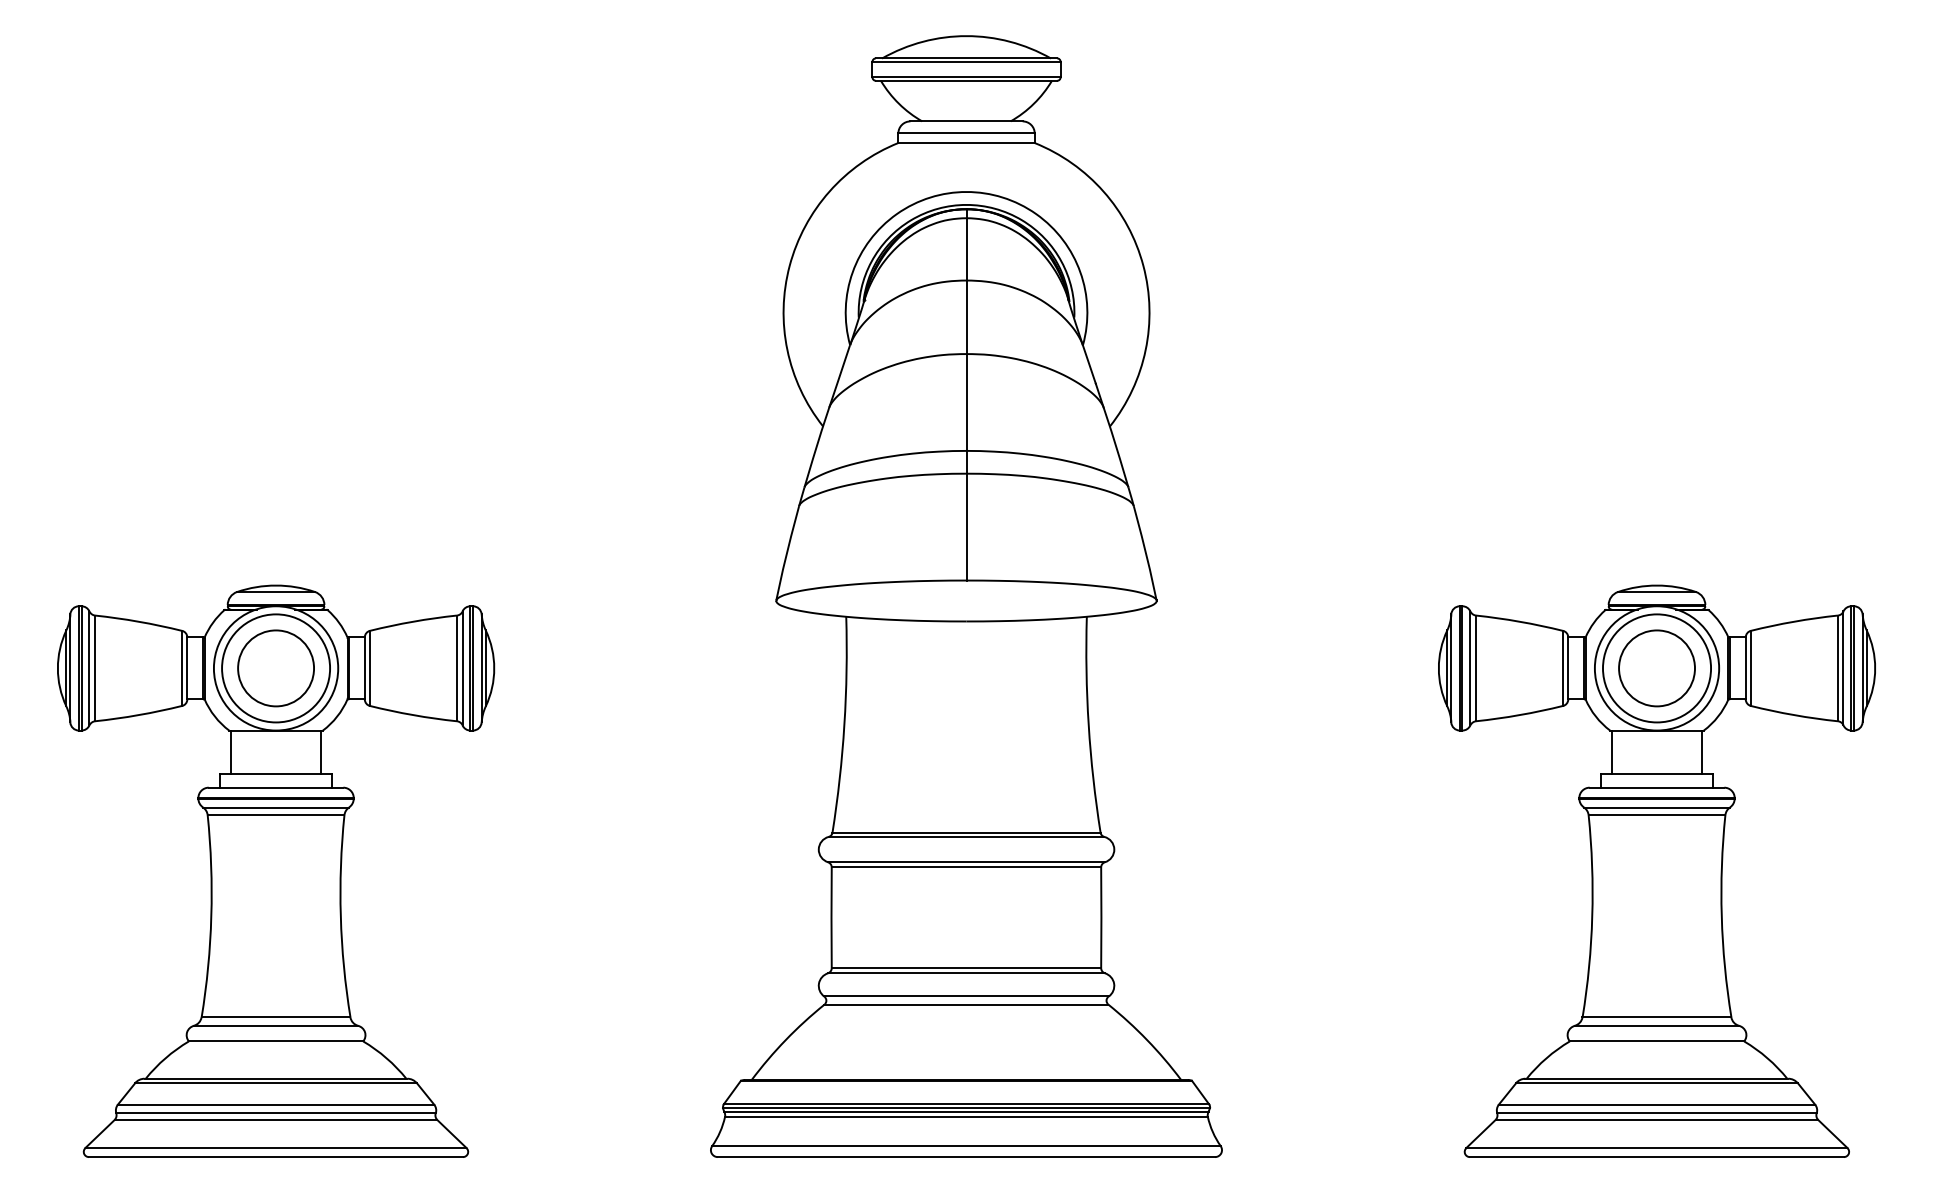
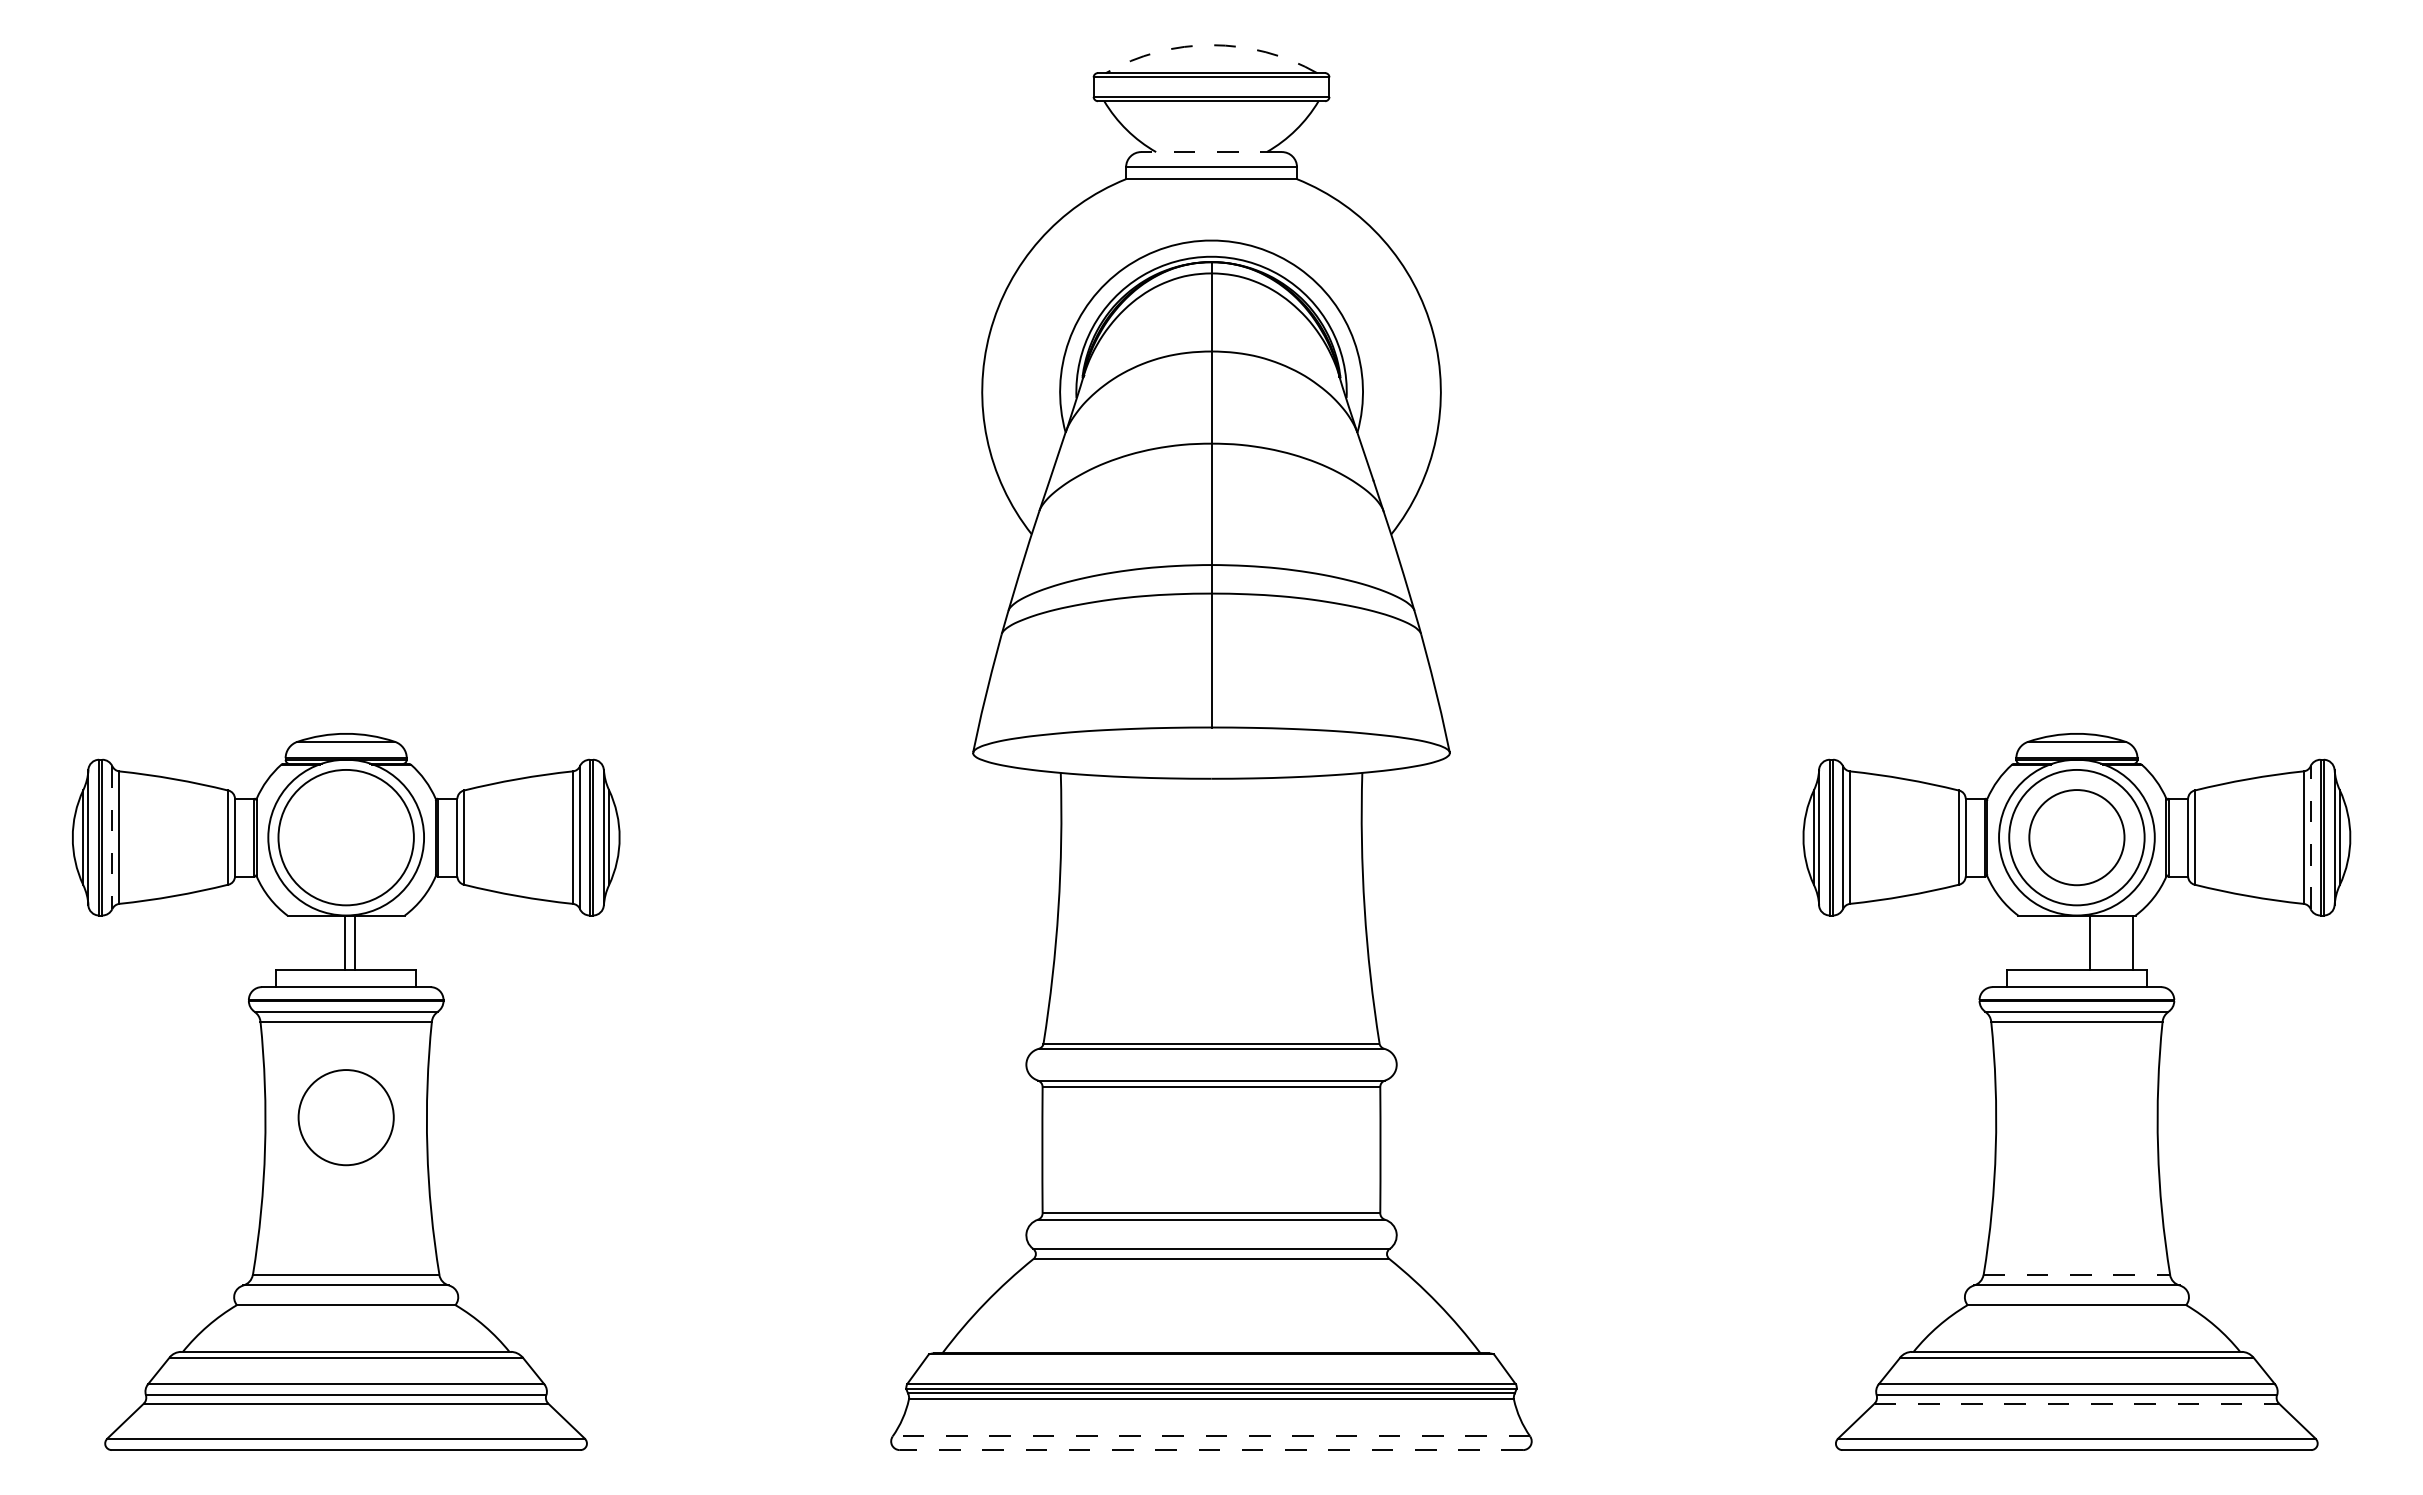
arc: (966, 36) -> (1211, 45), solid -> dashed
line: (966, 121) -> (1211, 152), solid -> dashed
circle: (275, 668) -> (345, 1117), moved
line: (1843, 668) -> (2310, 837), solid -> dashed
line: (89, 669) -> (112, 838), solid -> dashed
line: (231, 752) -> (355, 942), moved
line: (320, 752) -> (345, 942), moved
line: (1612, 752) -> (2089, 942), moved
line: (1657, 1017) -> (2077, 1275), solid -> dashed
line: (1657, 1119) -> (2077, 1403), solid -> dashed
line: (966, 1146) -> (1211, 1436), solid -> dashed
line: (966, 1157) -> (1211, 1450), solid -> dashed

